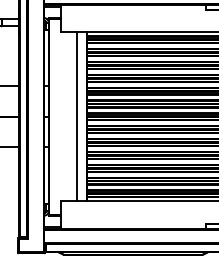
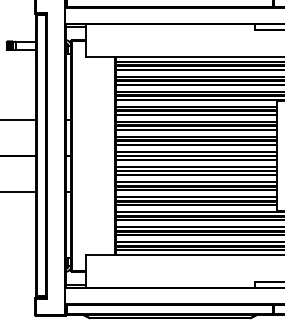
line: (77, 116) -> (104, 155), removed

